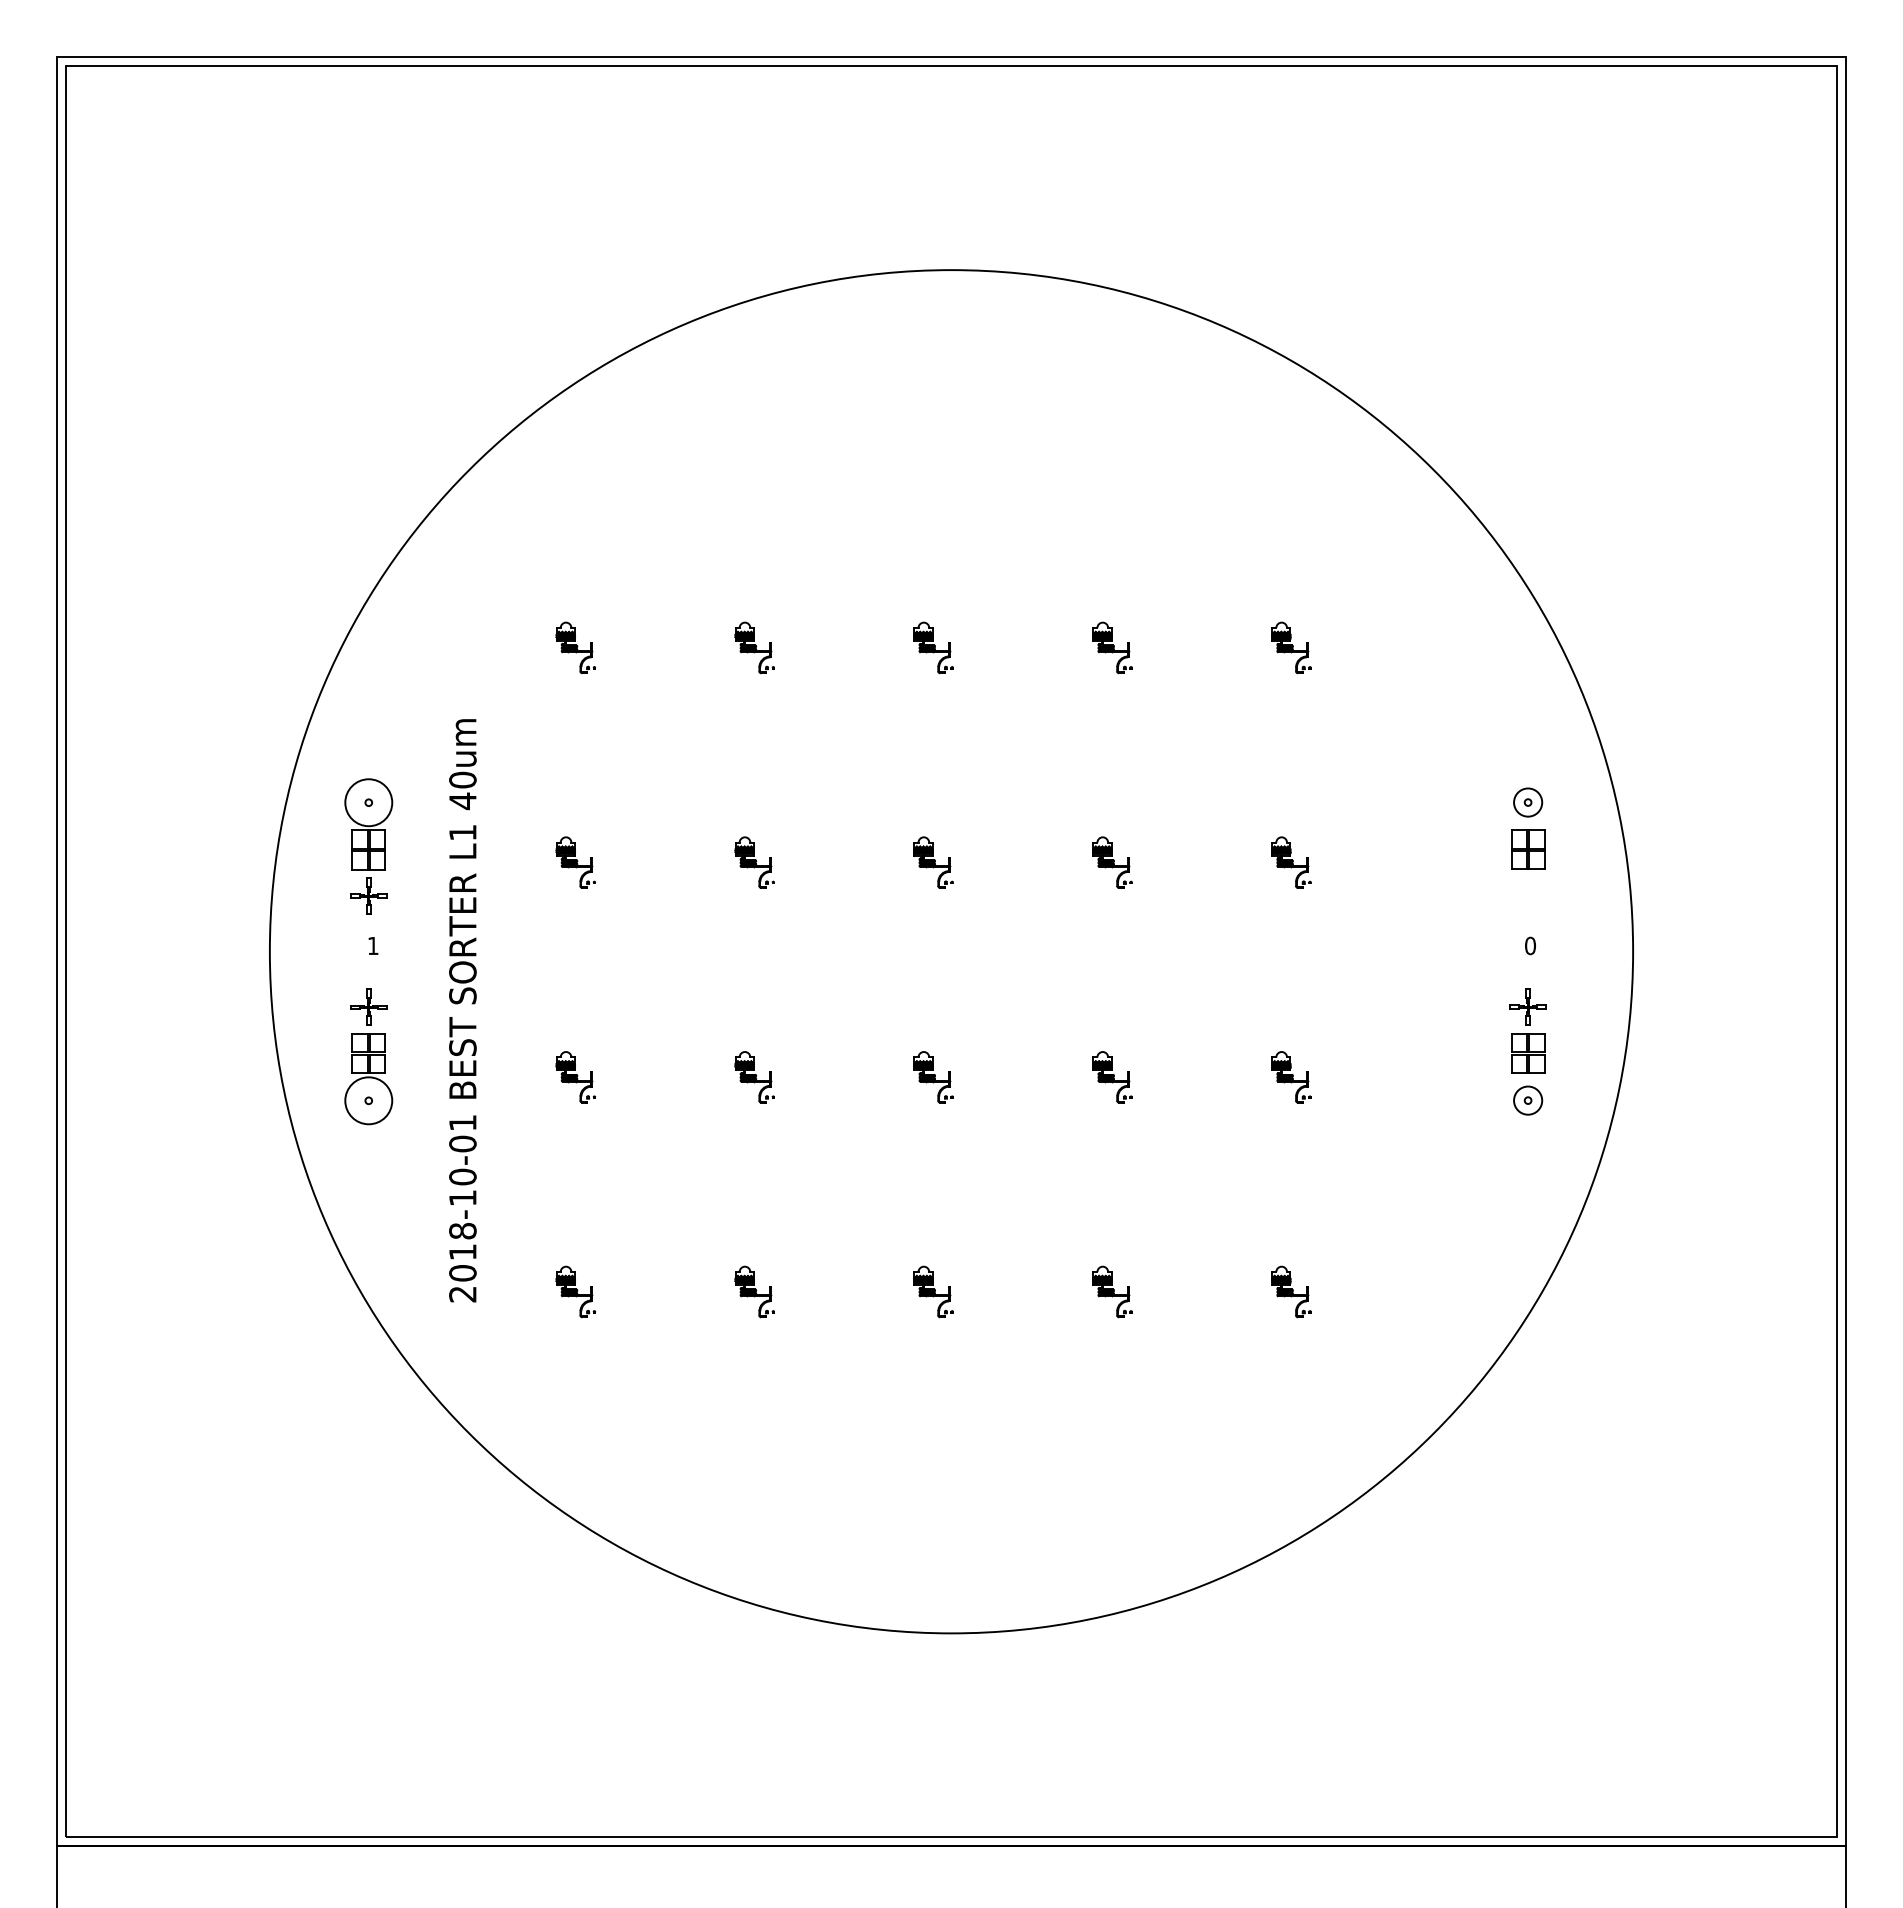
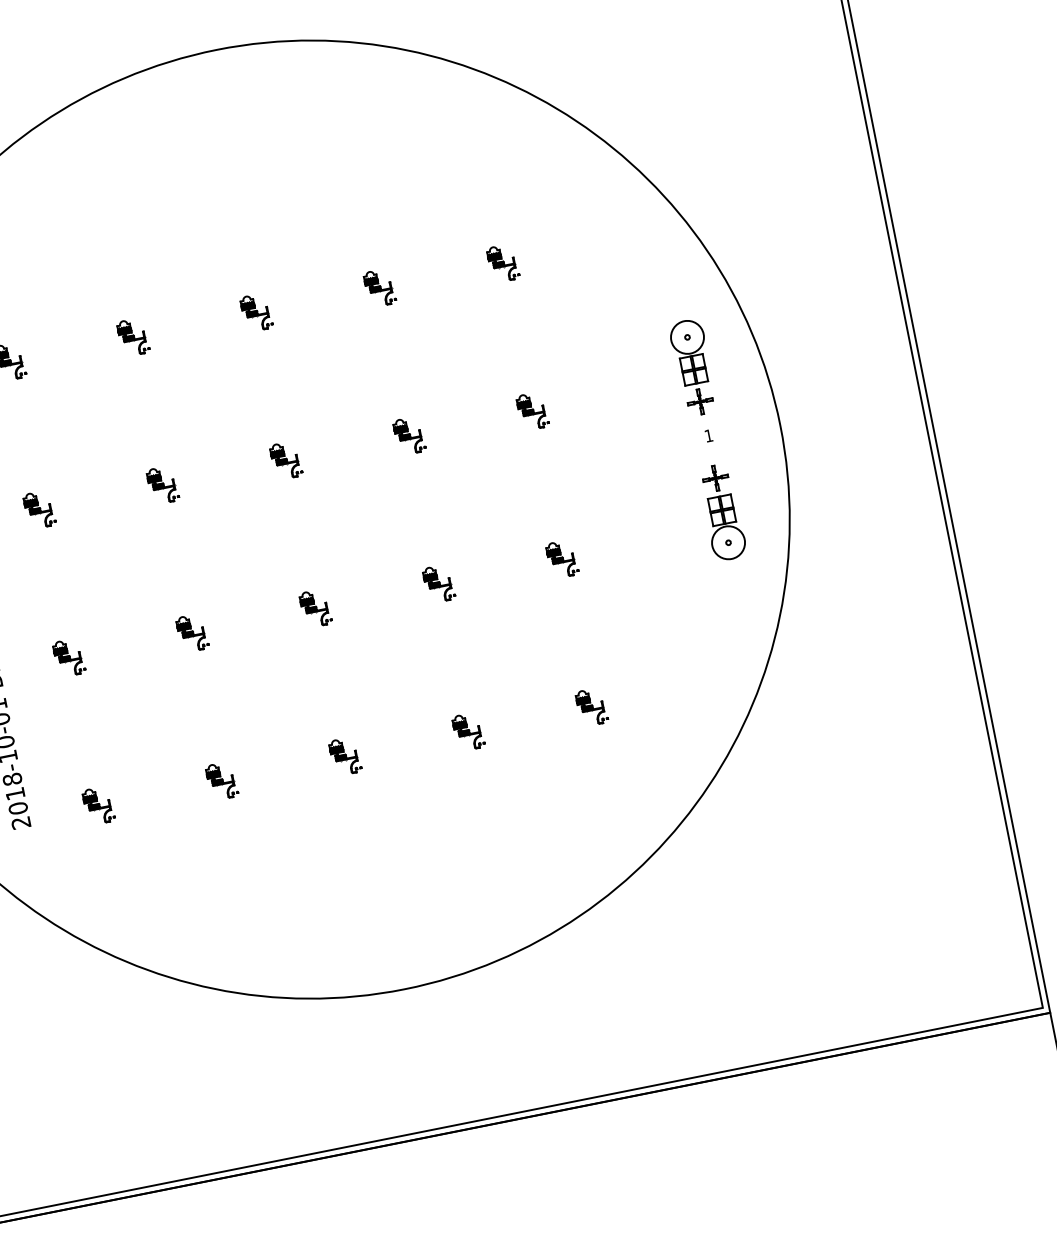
circle: (1527, 802) -> (687, 337), size x1.67
part: (1527, 895) -> (699, 401), added
text: (1530, 945) -> (708, 435), 0 -> 1
circle: (1527, 1100) -> (728, 542), size x1.67

